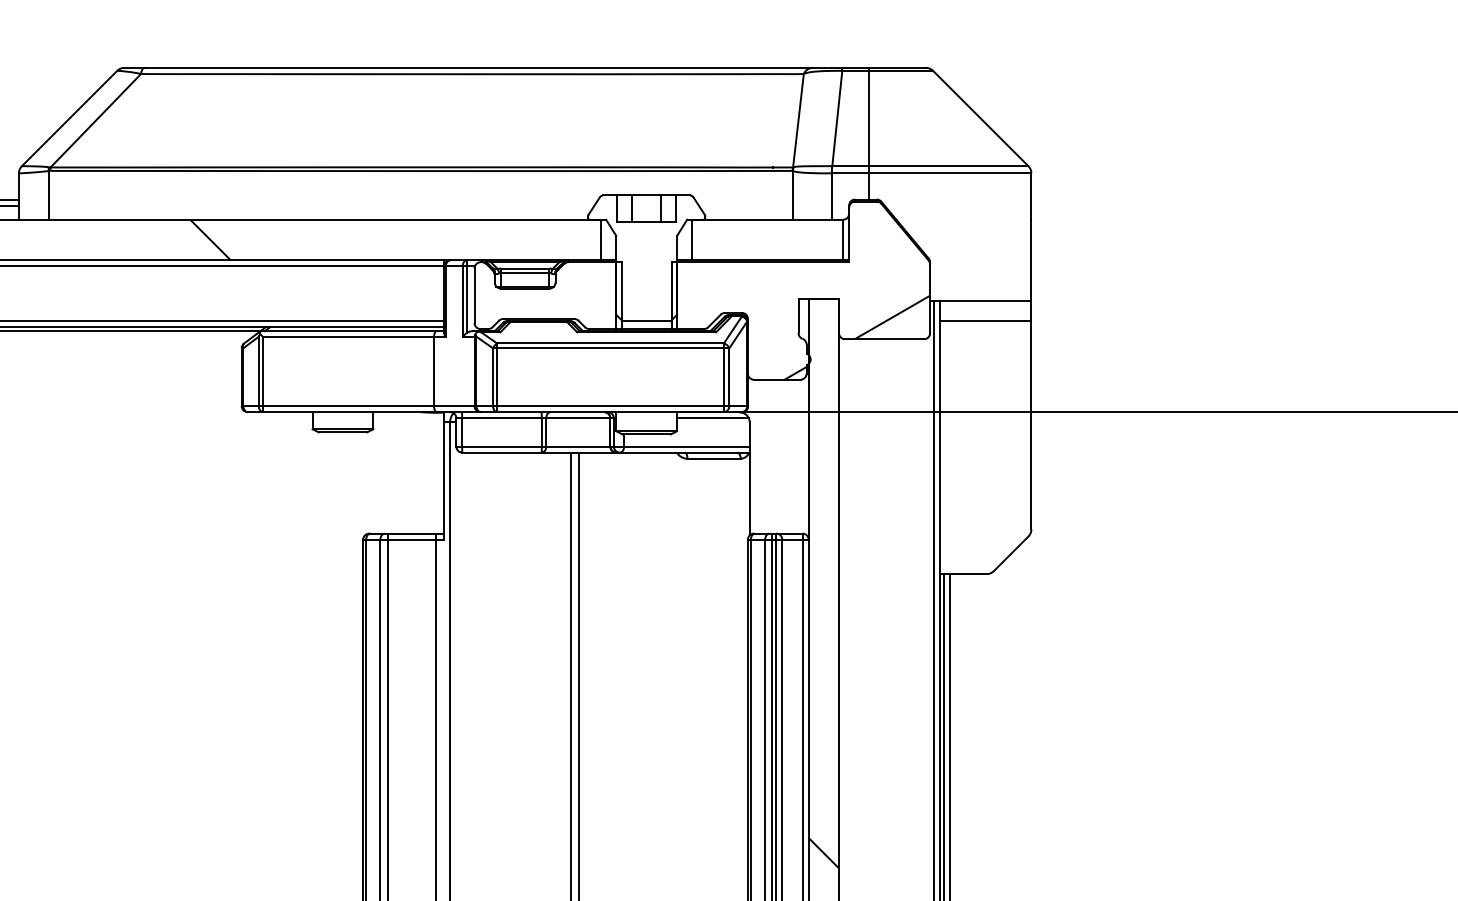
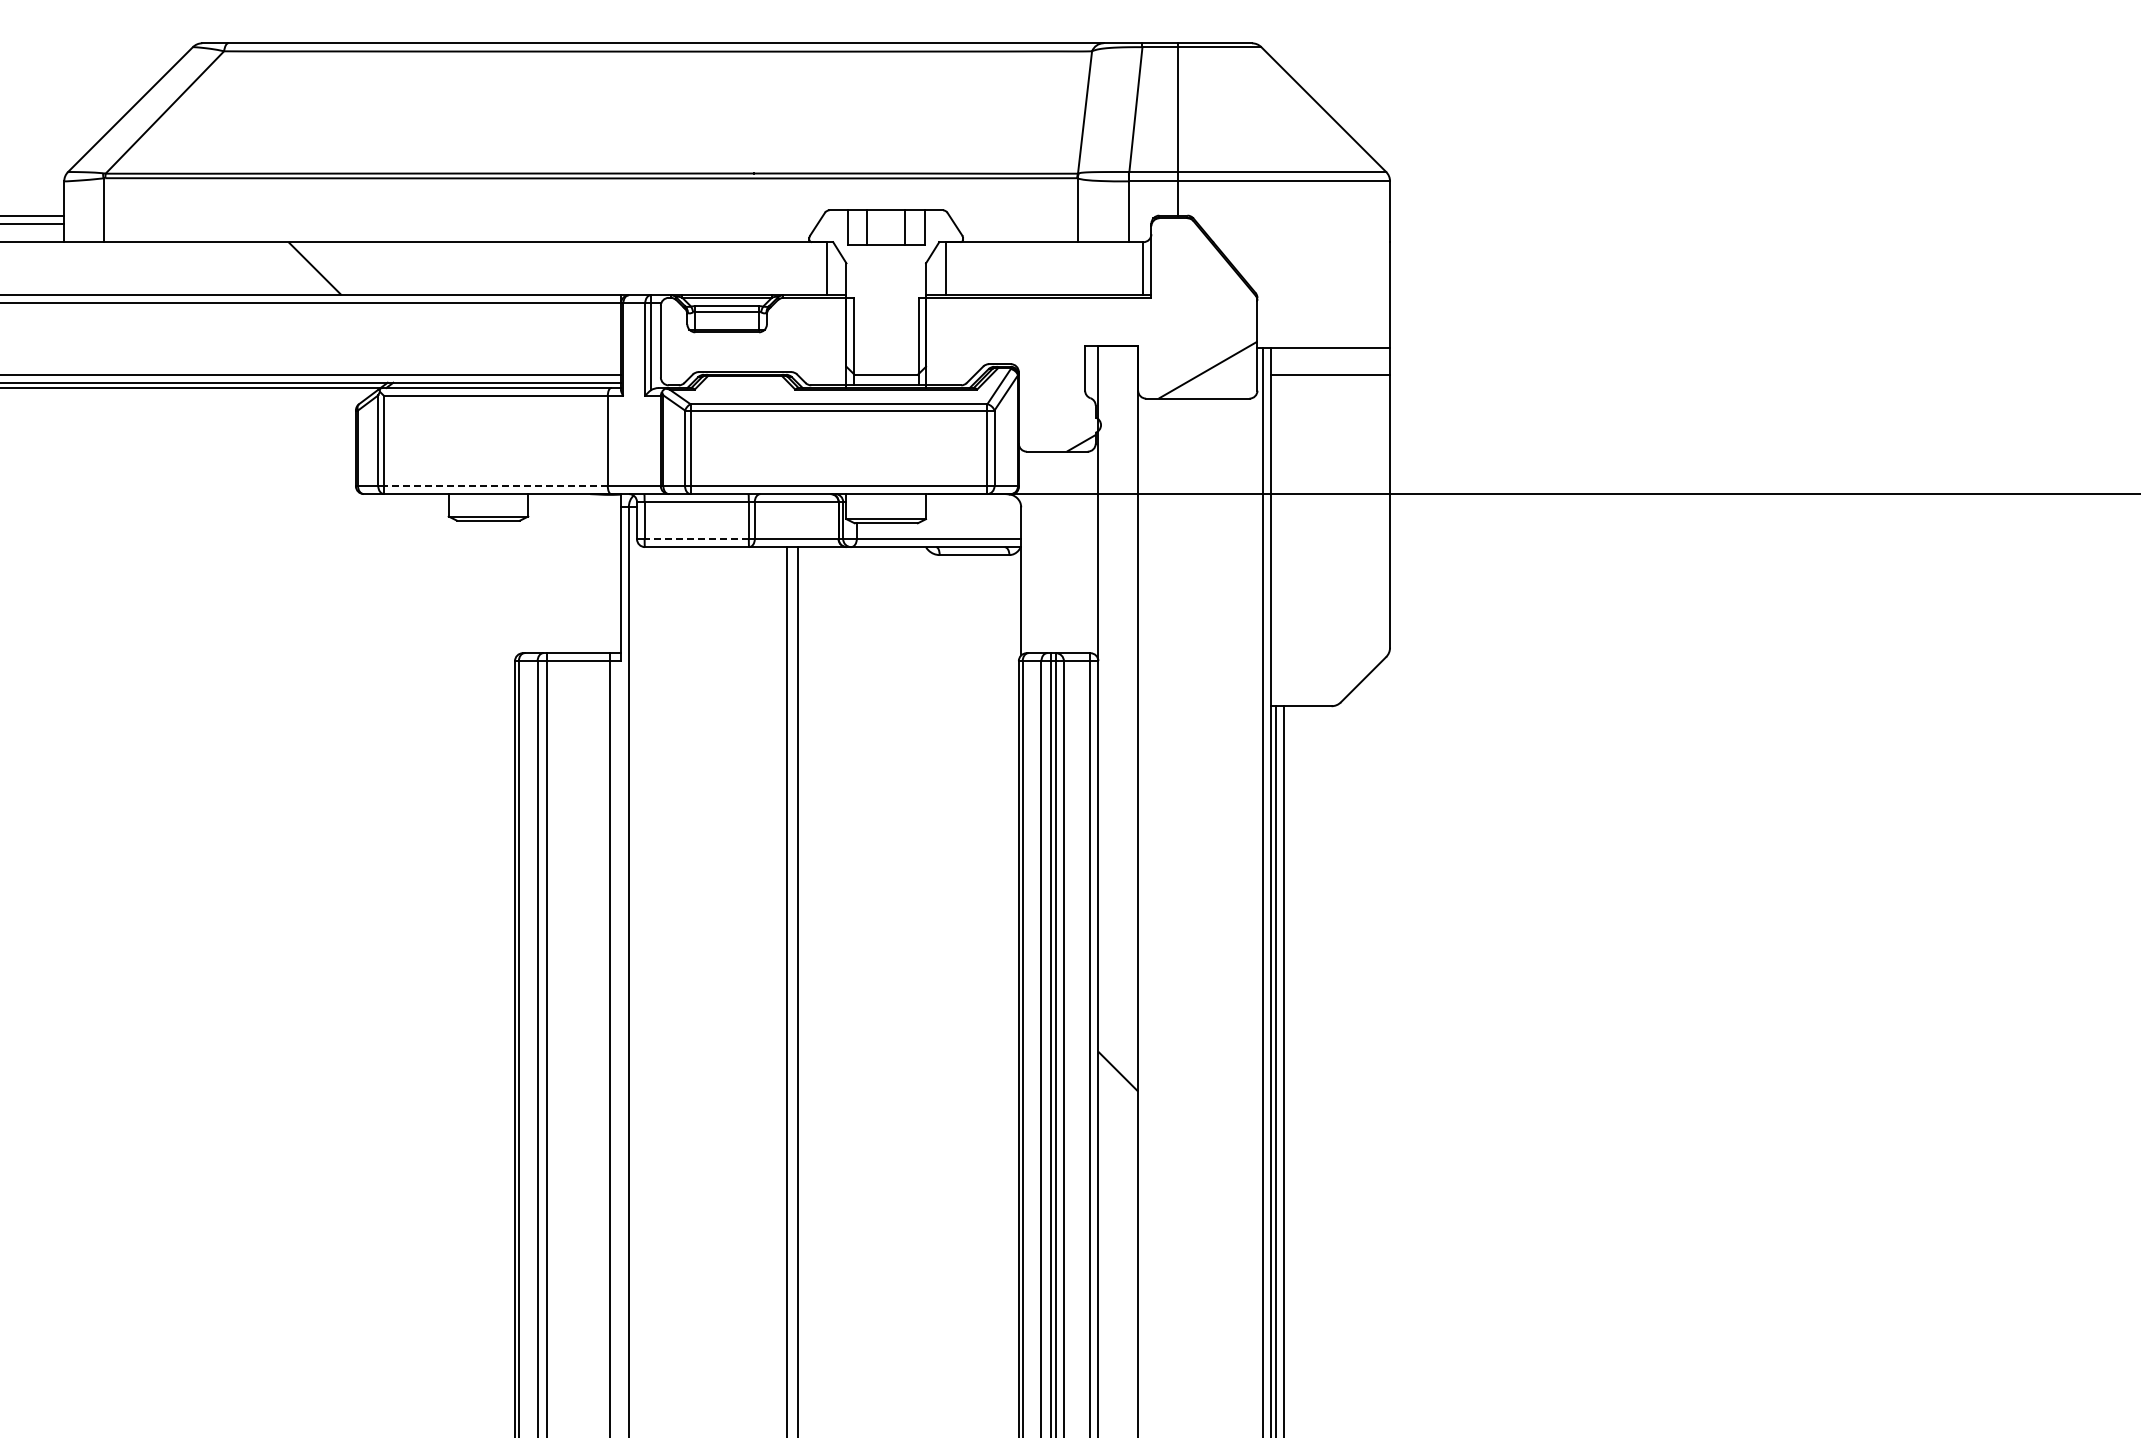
line: (348, 406) -> (495, 486), solid -> dashed
line: (713, 418) -> (973, 502), removed
line: (501, 446) -> (696, 539), solid -> dashed

